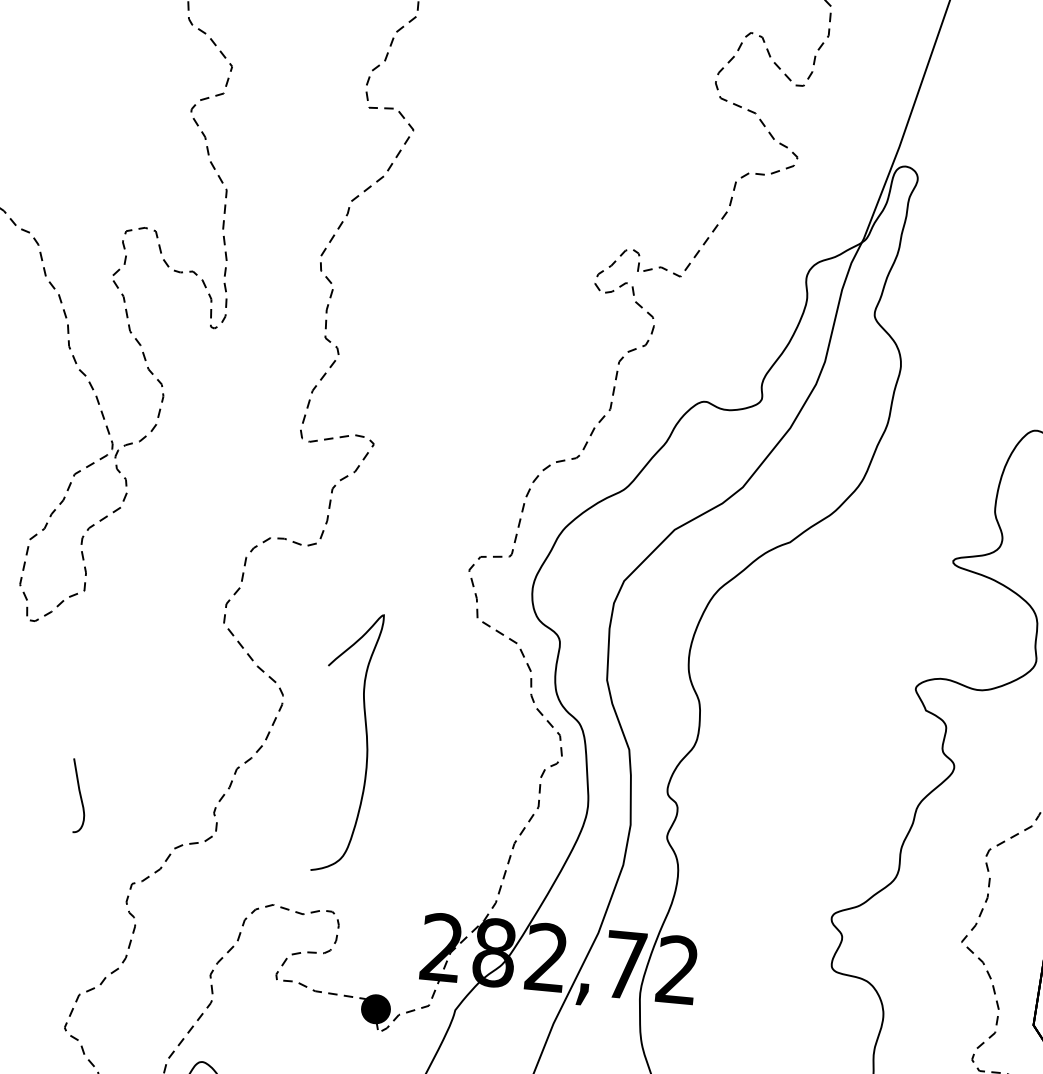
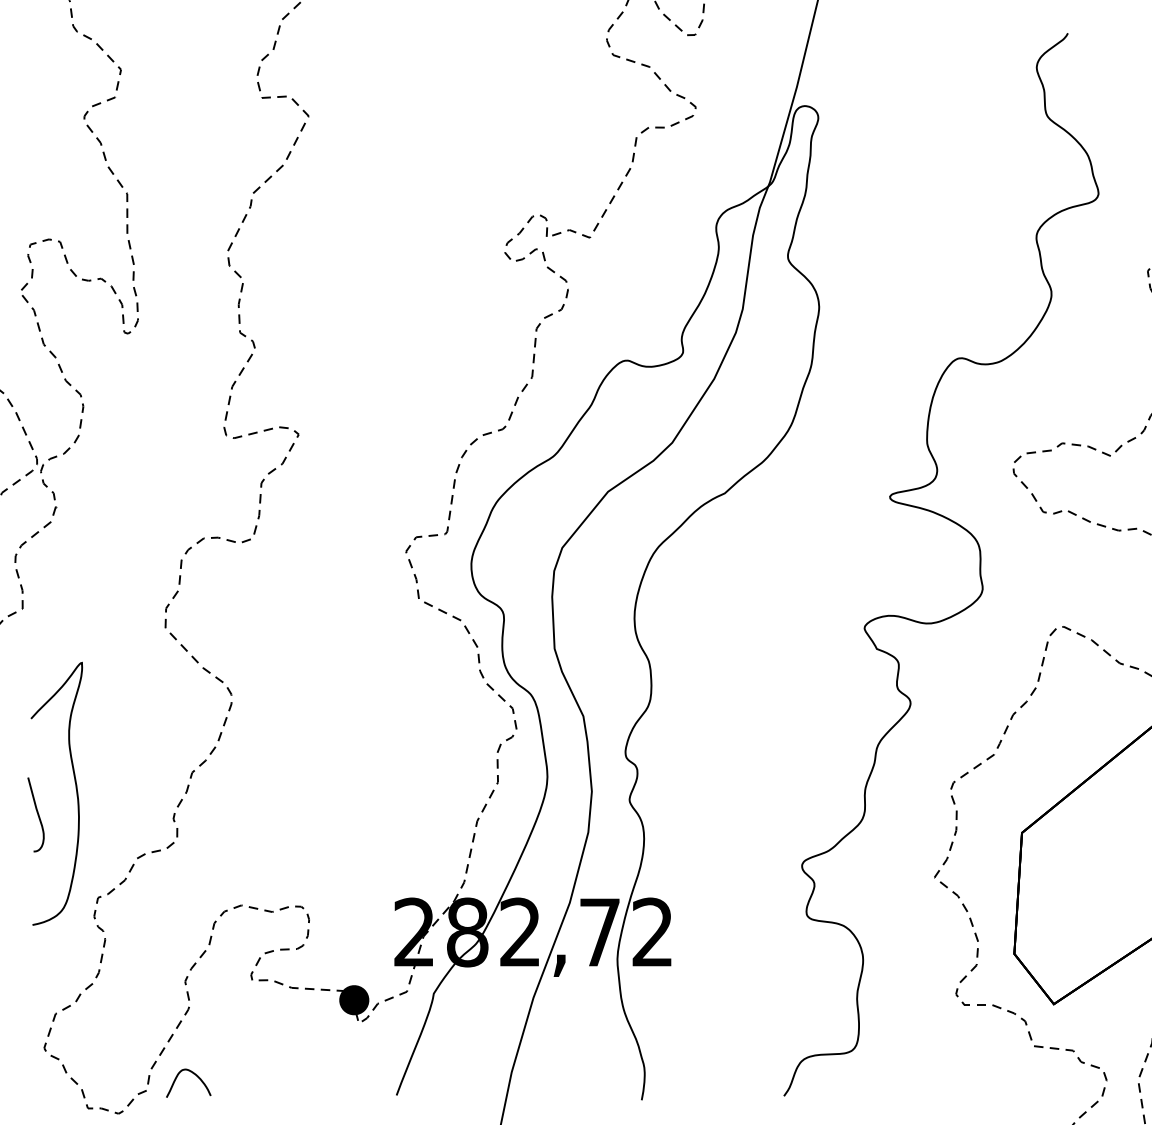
curve: (365, 738) -> (75, 788), moved

